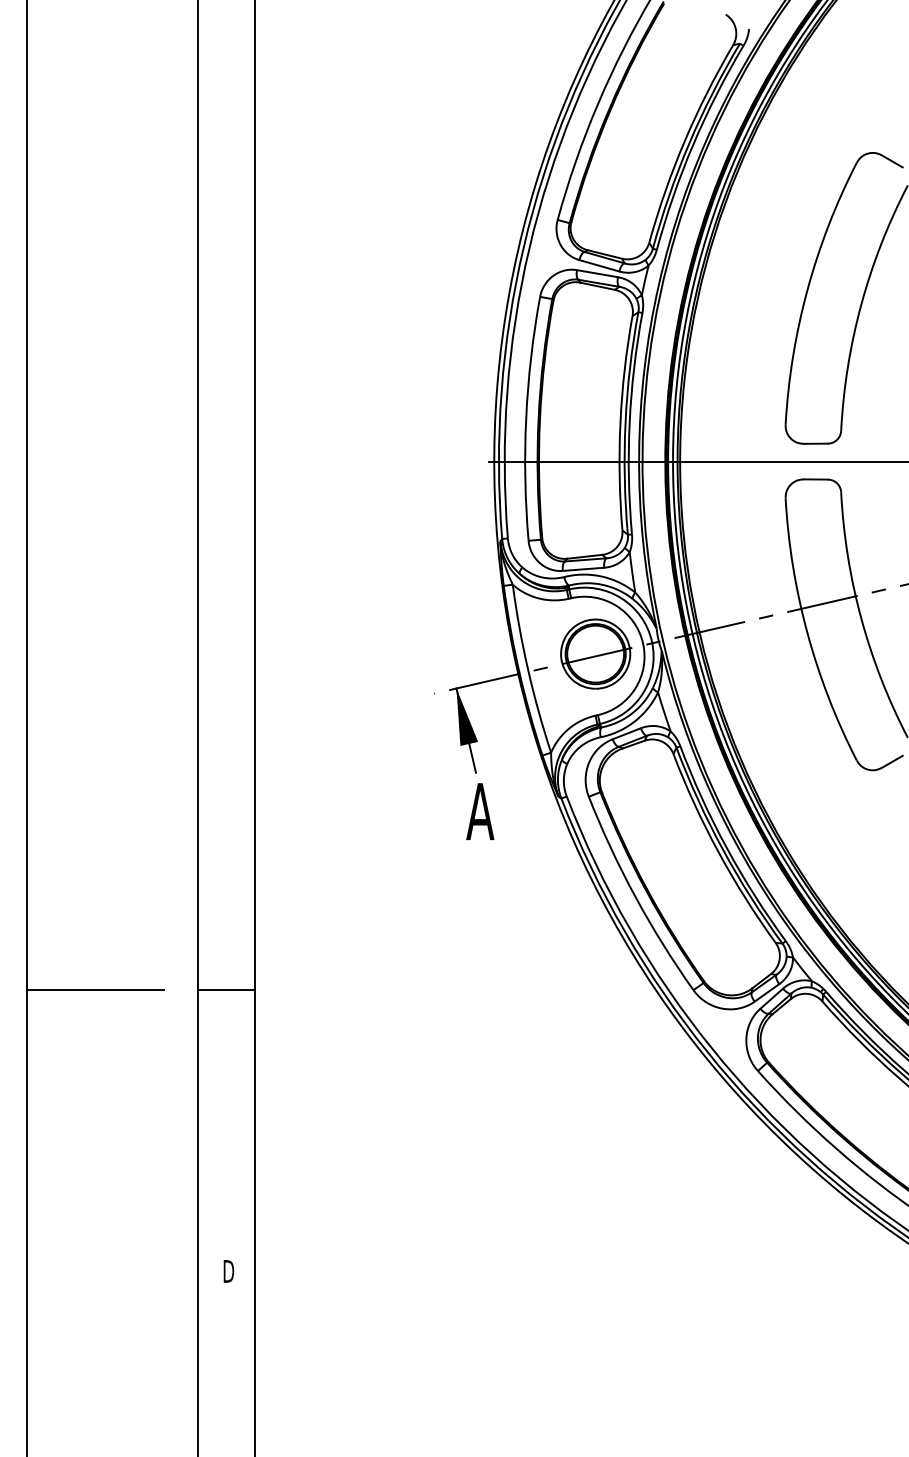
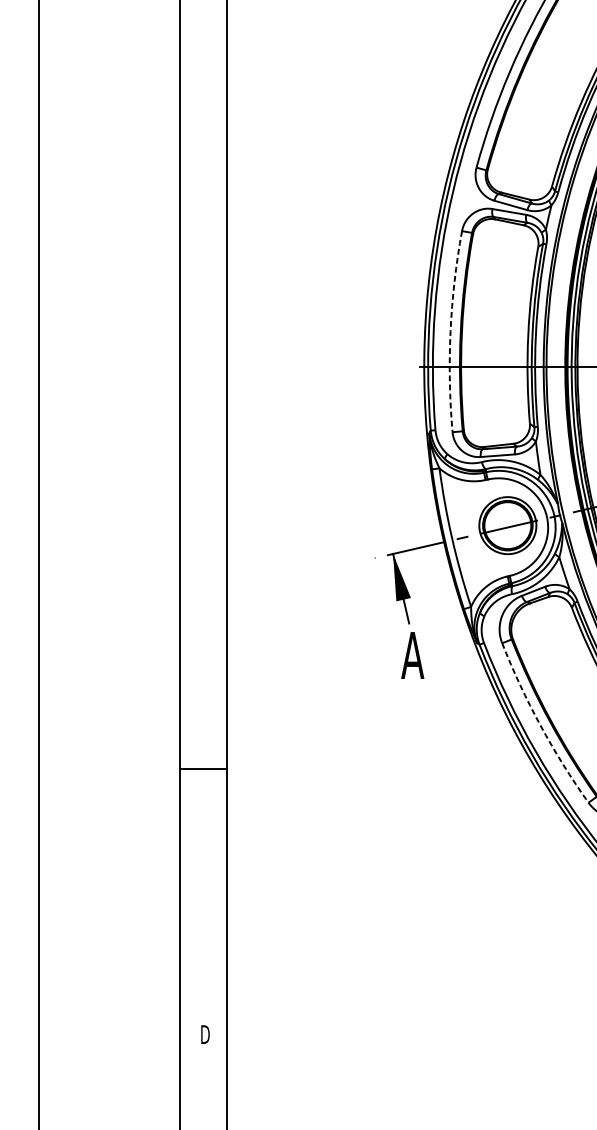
arc: (526, 418) -> (450, 331), solid -> dashed
arc: (635, 896) -> (540, 725), solid -> dashed
line: (95, 990) -> (95, 802), removed
line: (225, 990) -> (202, 769), moved

